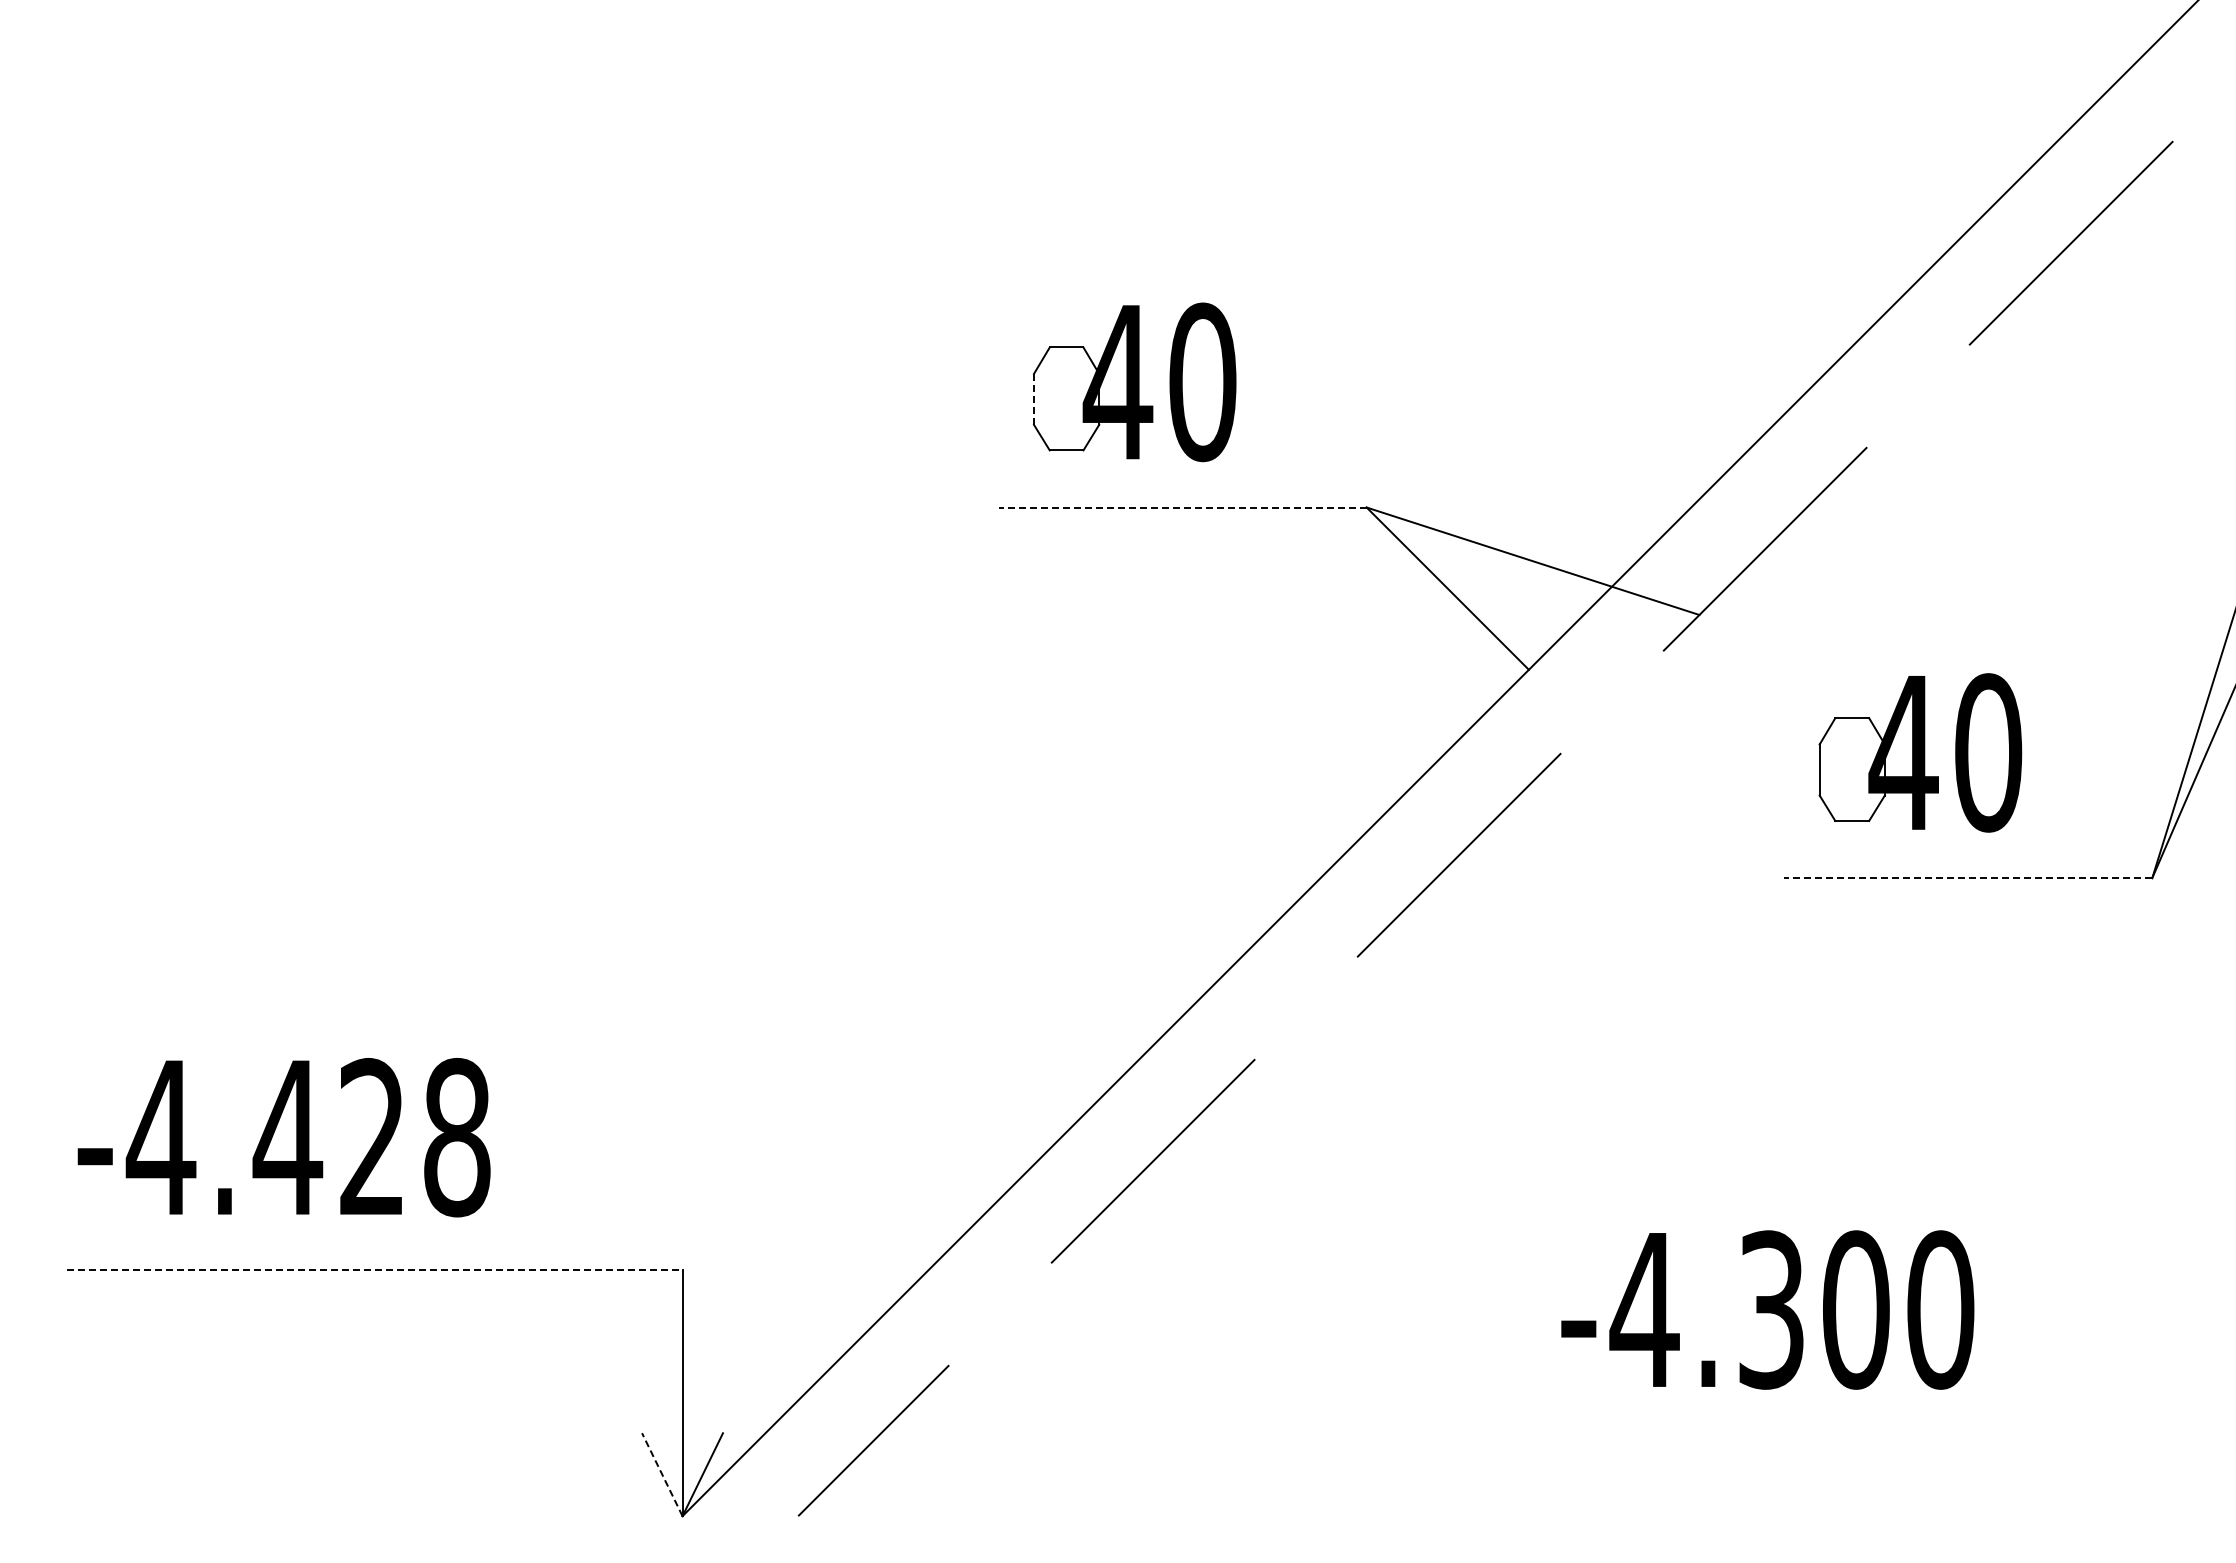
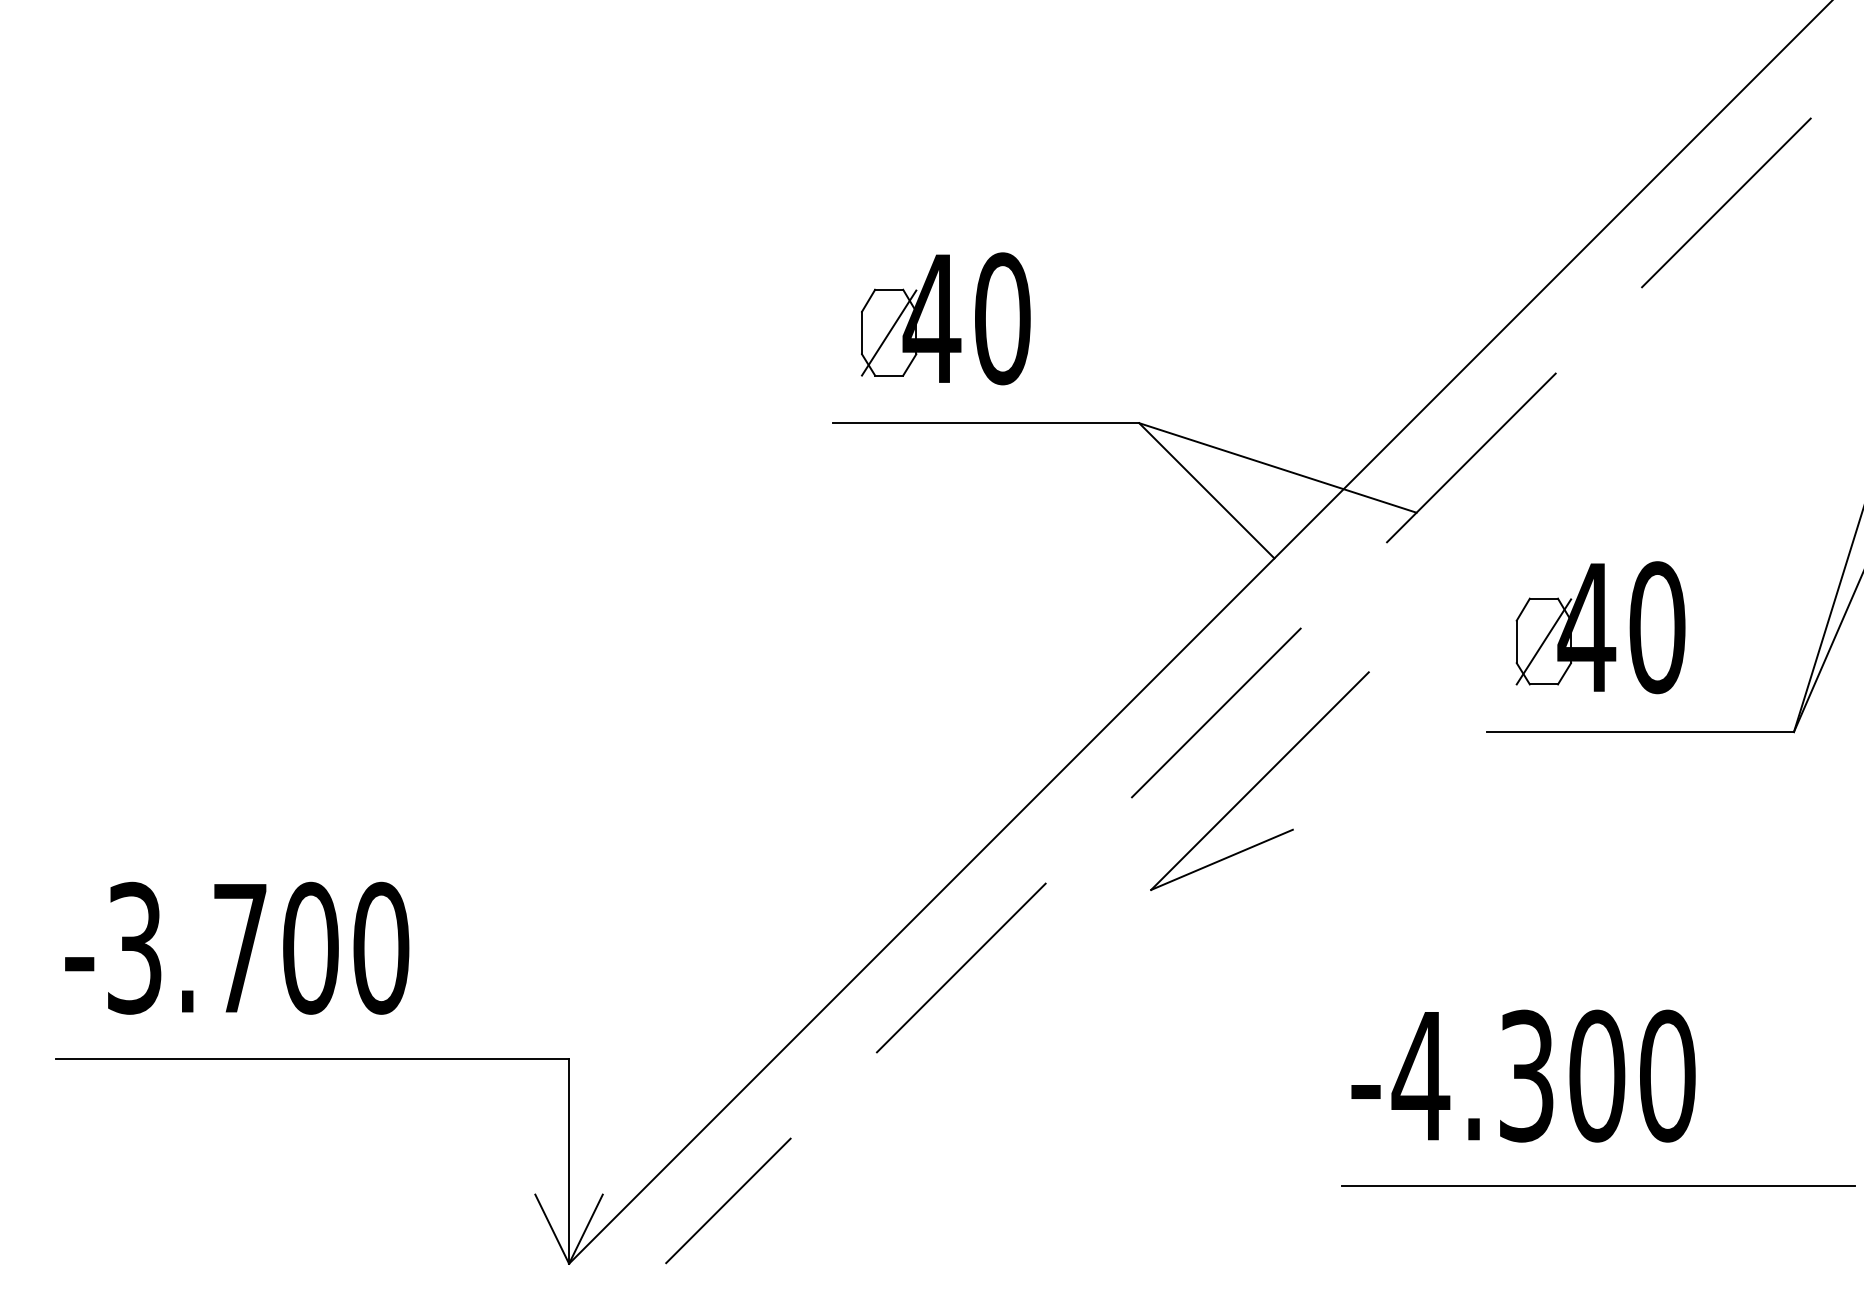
line: (1034, 398) -> (862, 332), dashed -> solid
line: (1066, 399) -> (889, 333), added
line: (1182, 507) -> (985, 423), dashed -> solid
line: (1851, 769) -> (1543, 641), added
line: (1968, 878) -> (1640, 732), dashed -> solid
part: (1511, 936) -> (1259, 780), added
text: (307, 1137) -> (256, 948), -4.428 -> -3.700
line: (374, 1269) -> (312, 1058), dashed -> solid
text: (1767, 1309) -> (1523, 1075), moved
line: (1918, 1423) -> (1599, 1186), added
line: (662, 1474) -> (552, 1229), dashed -> solid

